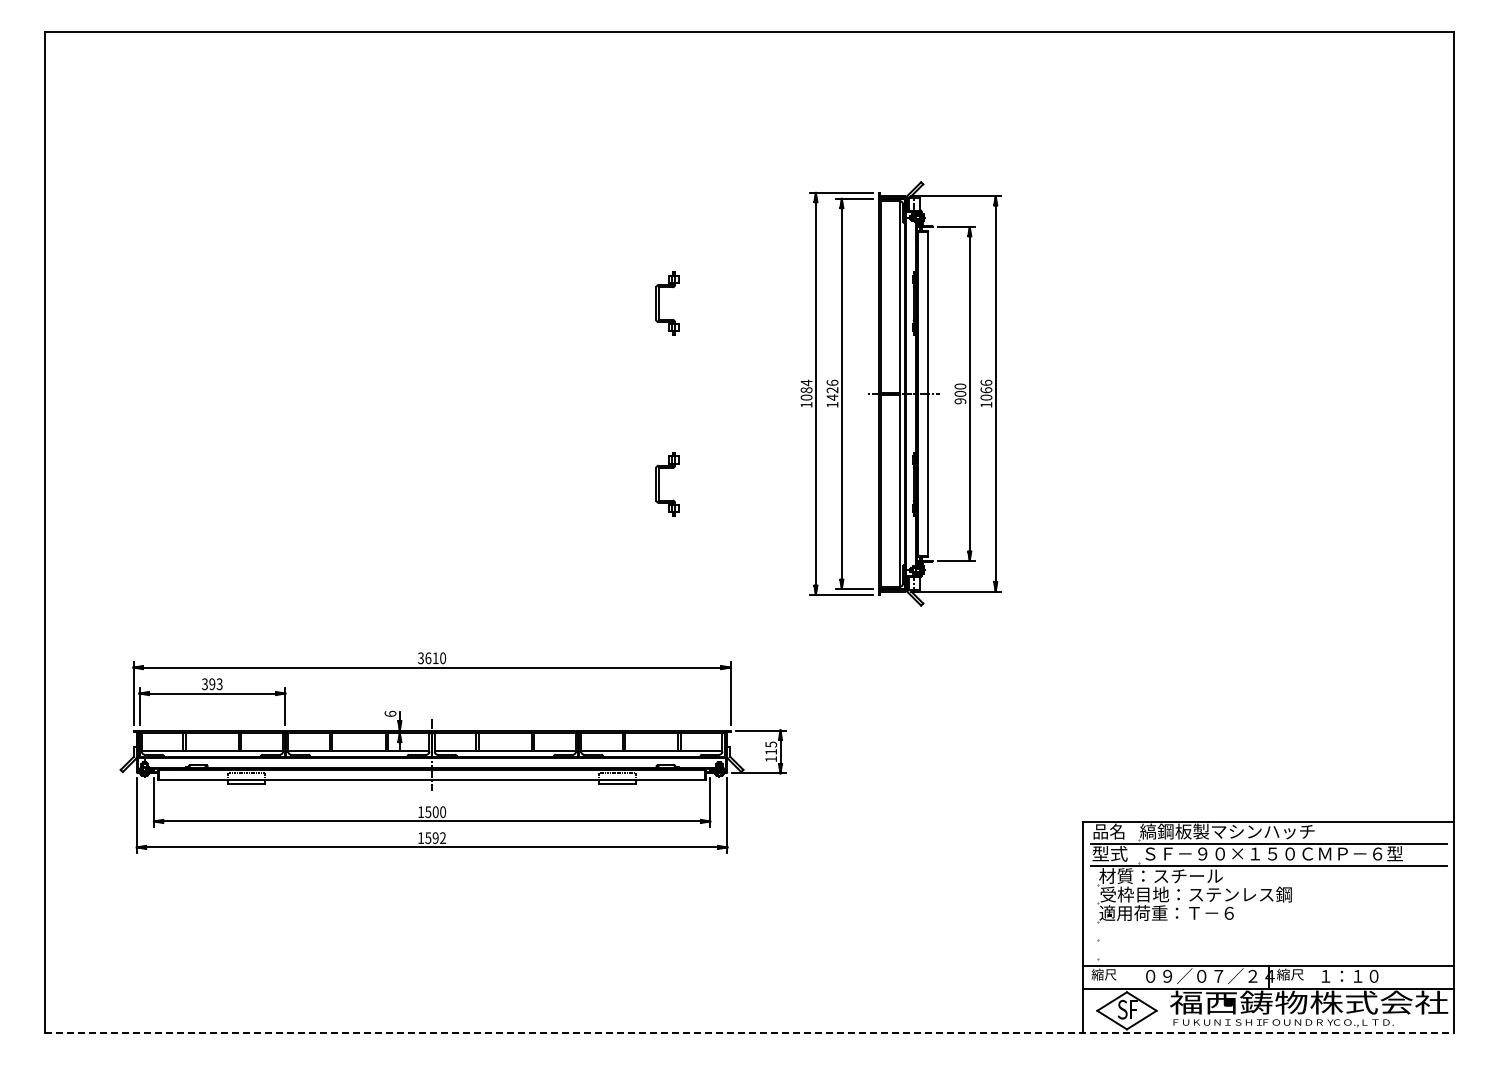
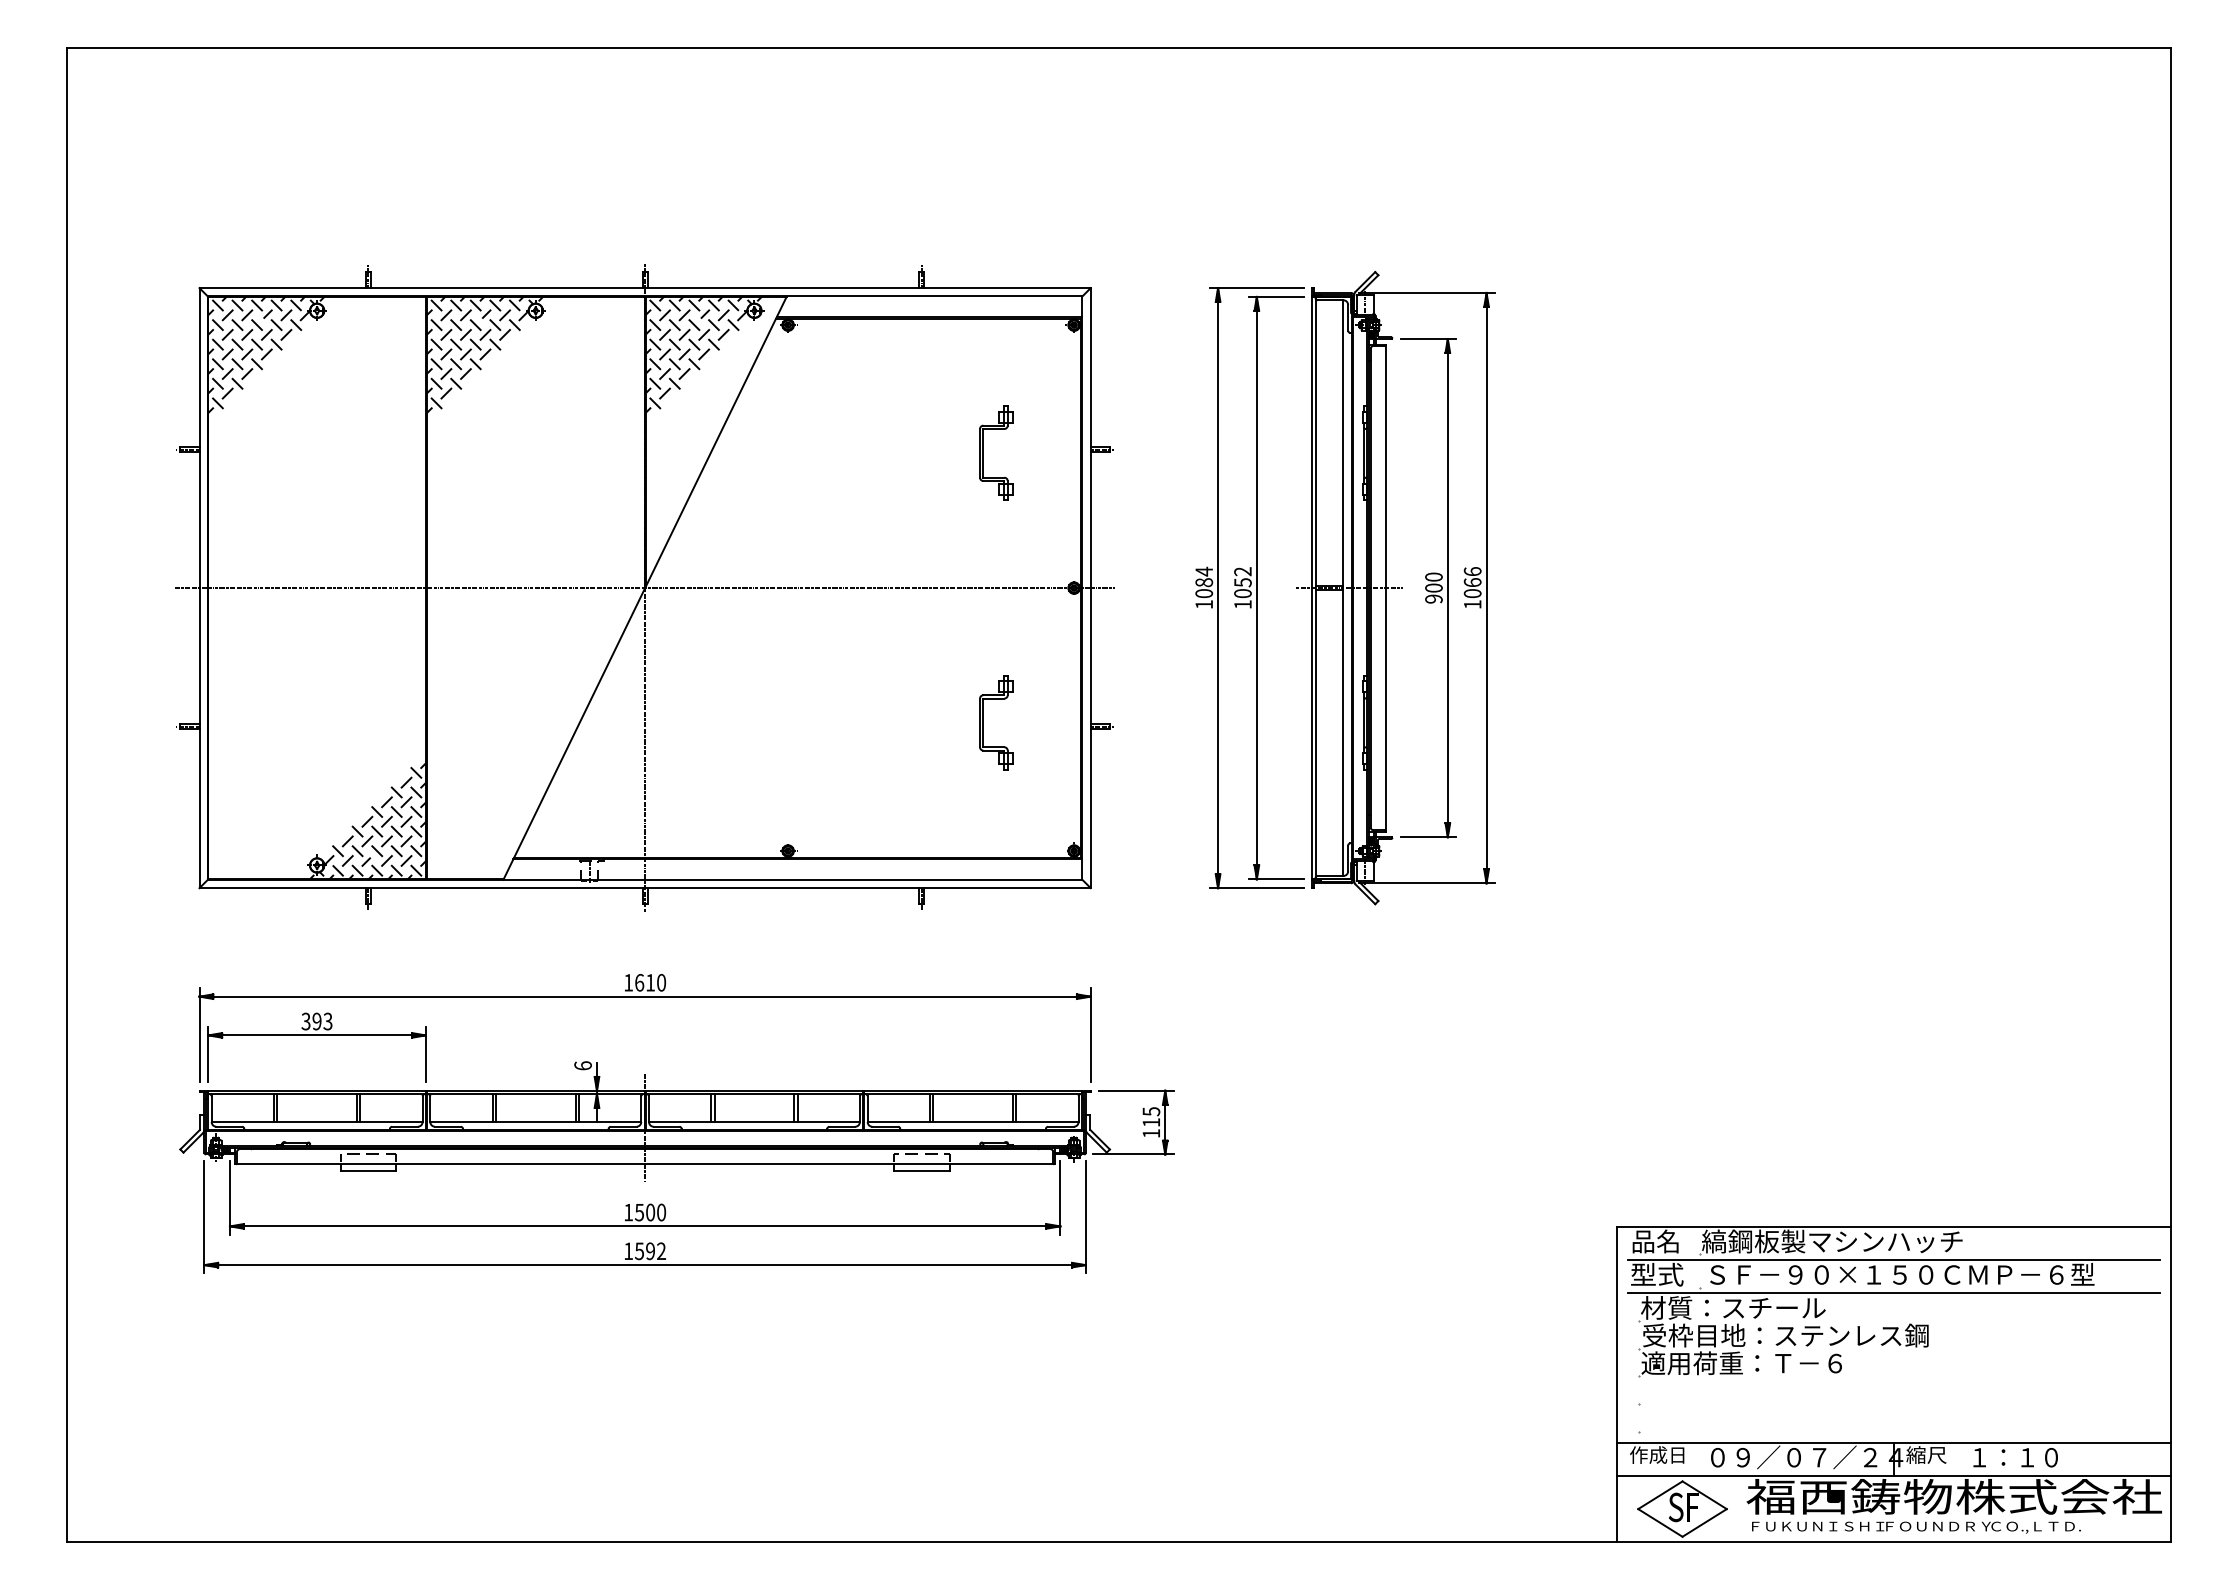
text: (832, 389) -> (1242, 581), 1426 -> 1052
part: (431, 393) -> (644, 587), added
text: (420, 658) -> (627, 983), 3610 -> 1610
text: (1109, 974) -> (1656, 1454), 縮尺 -> 作成日
line: (749, 1033) -> (1119, 1542), dashed -> solid

